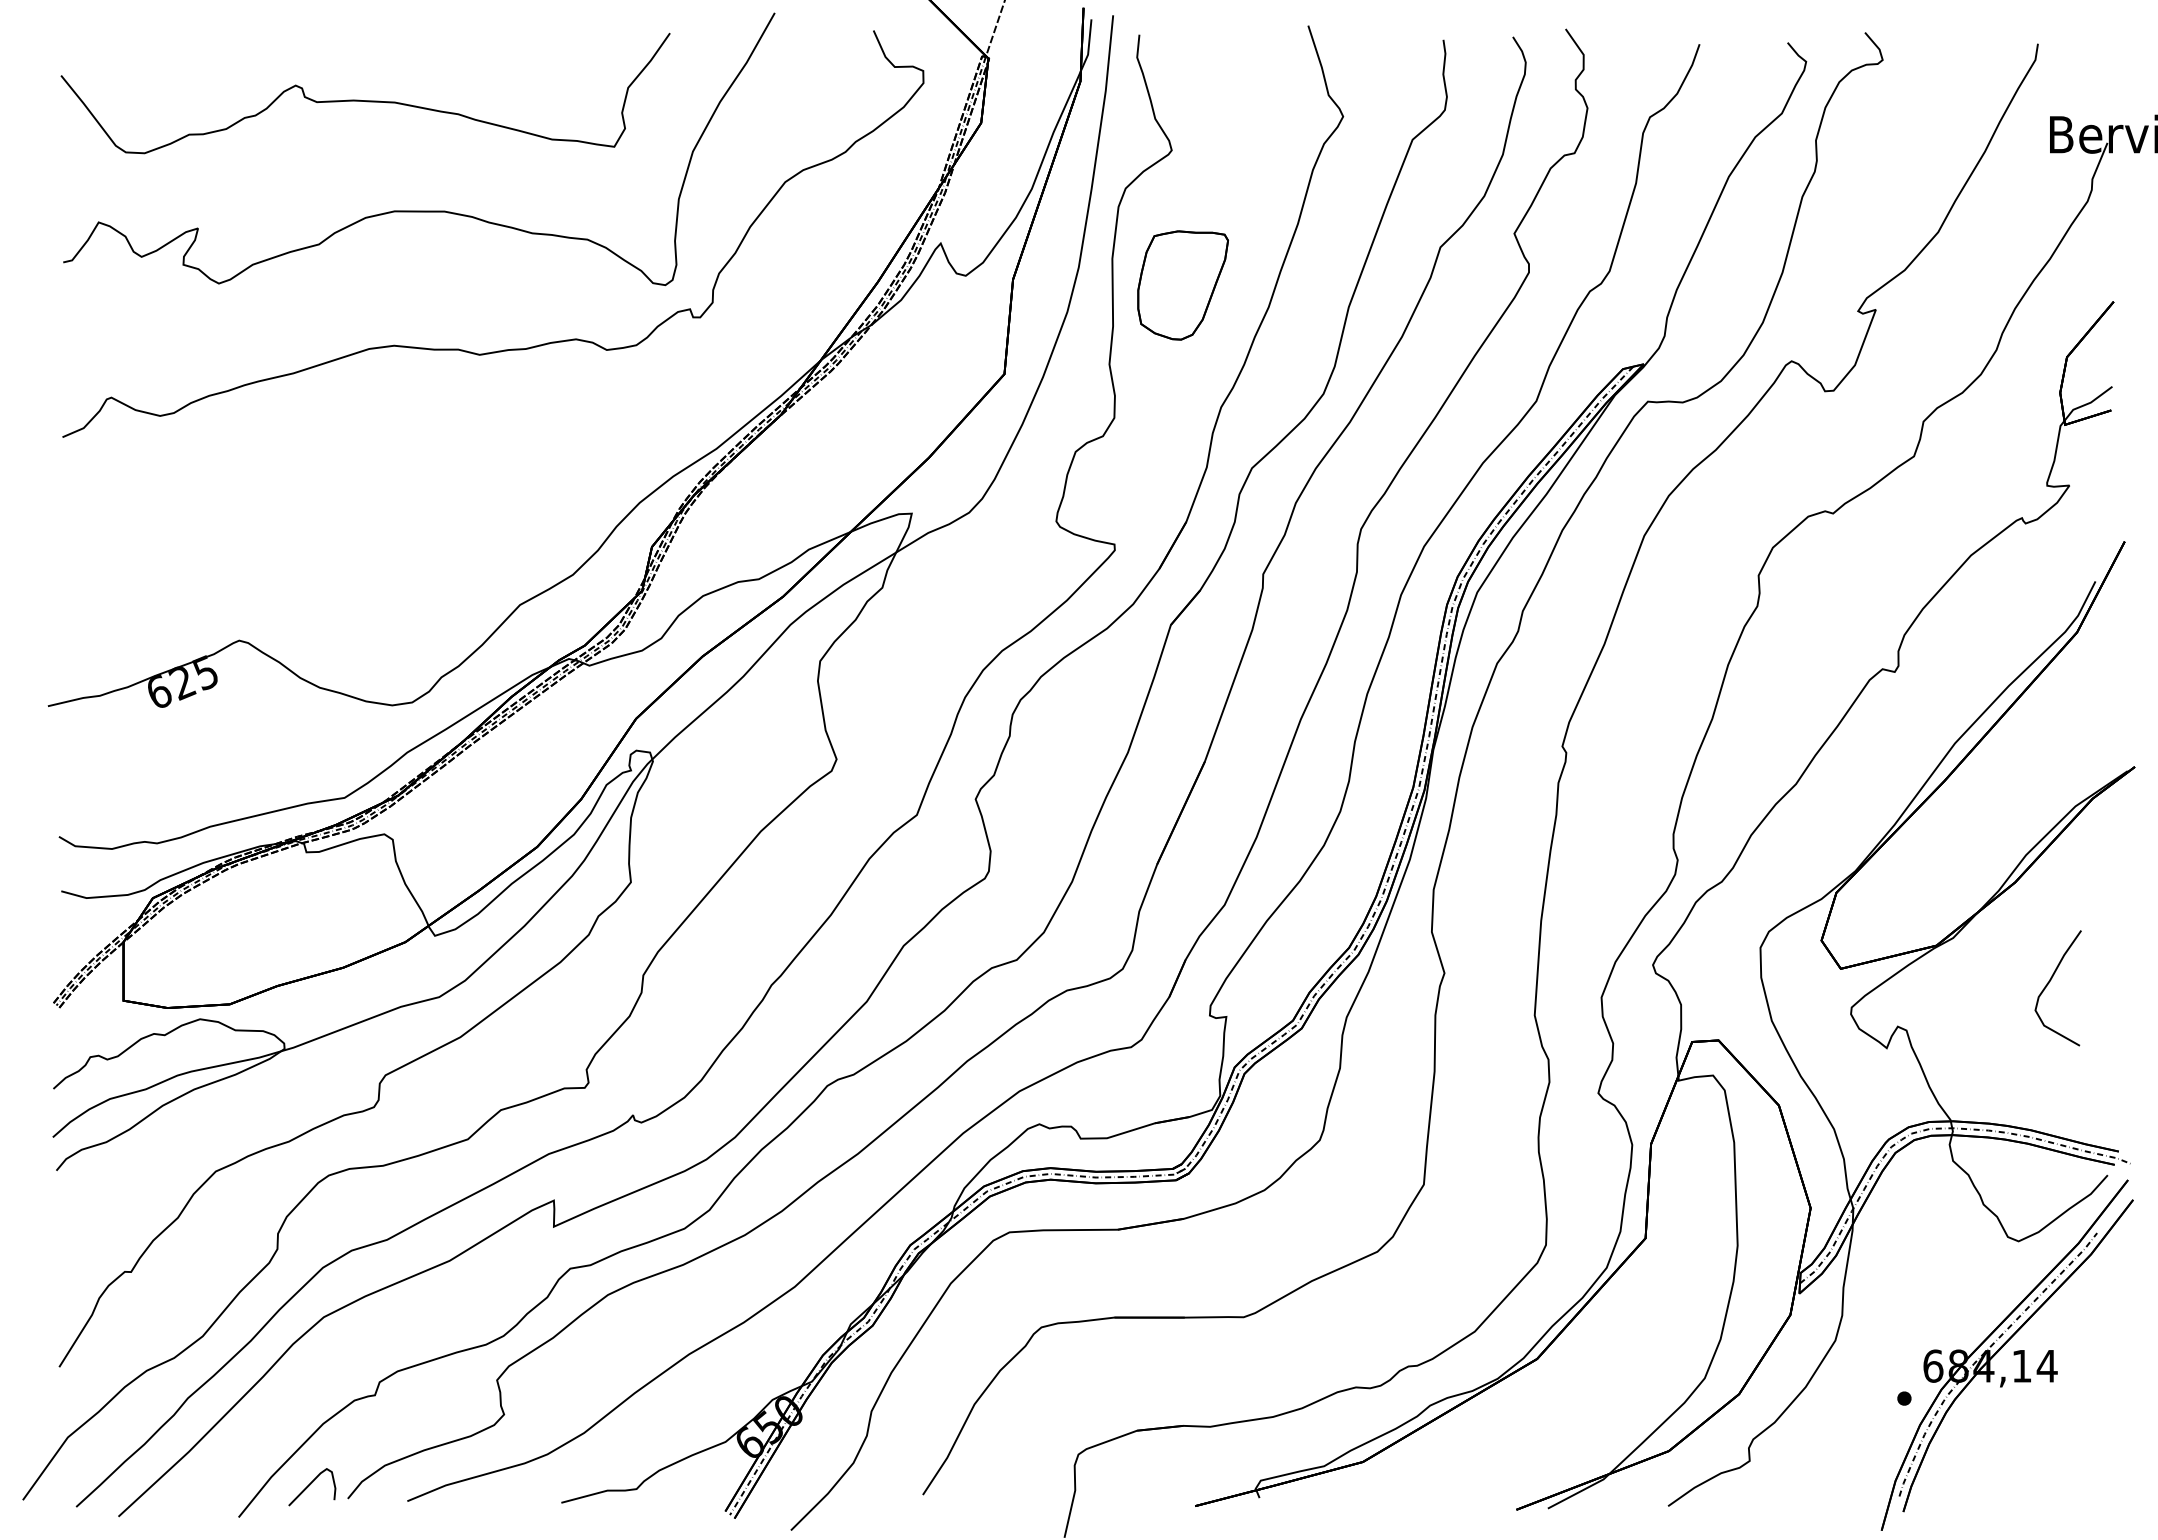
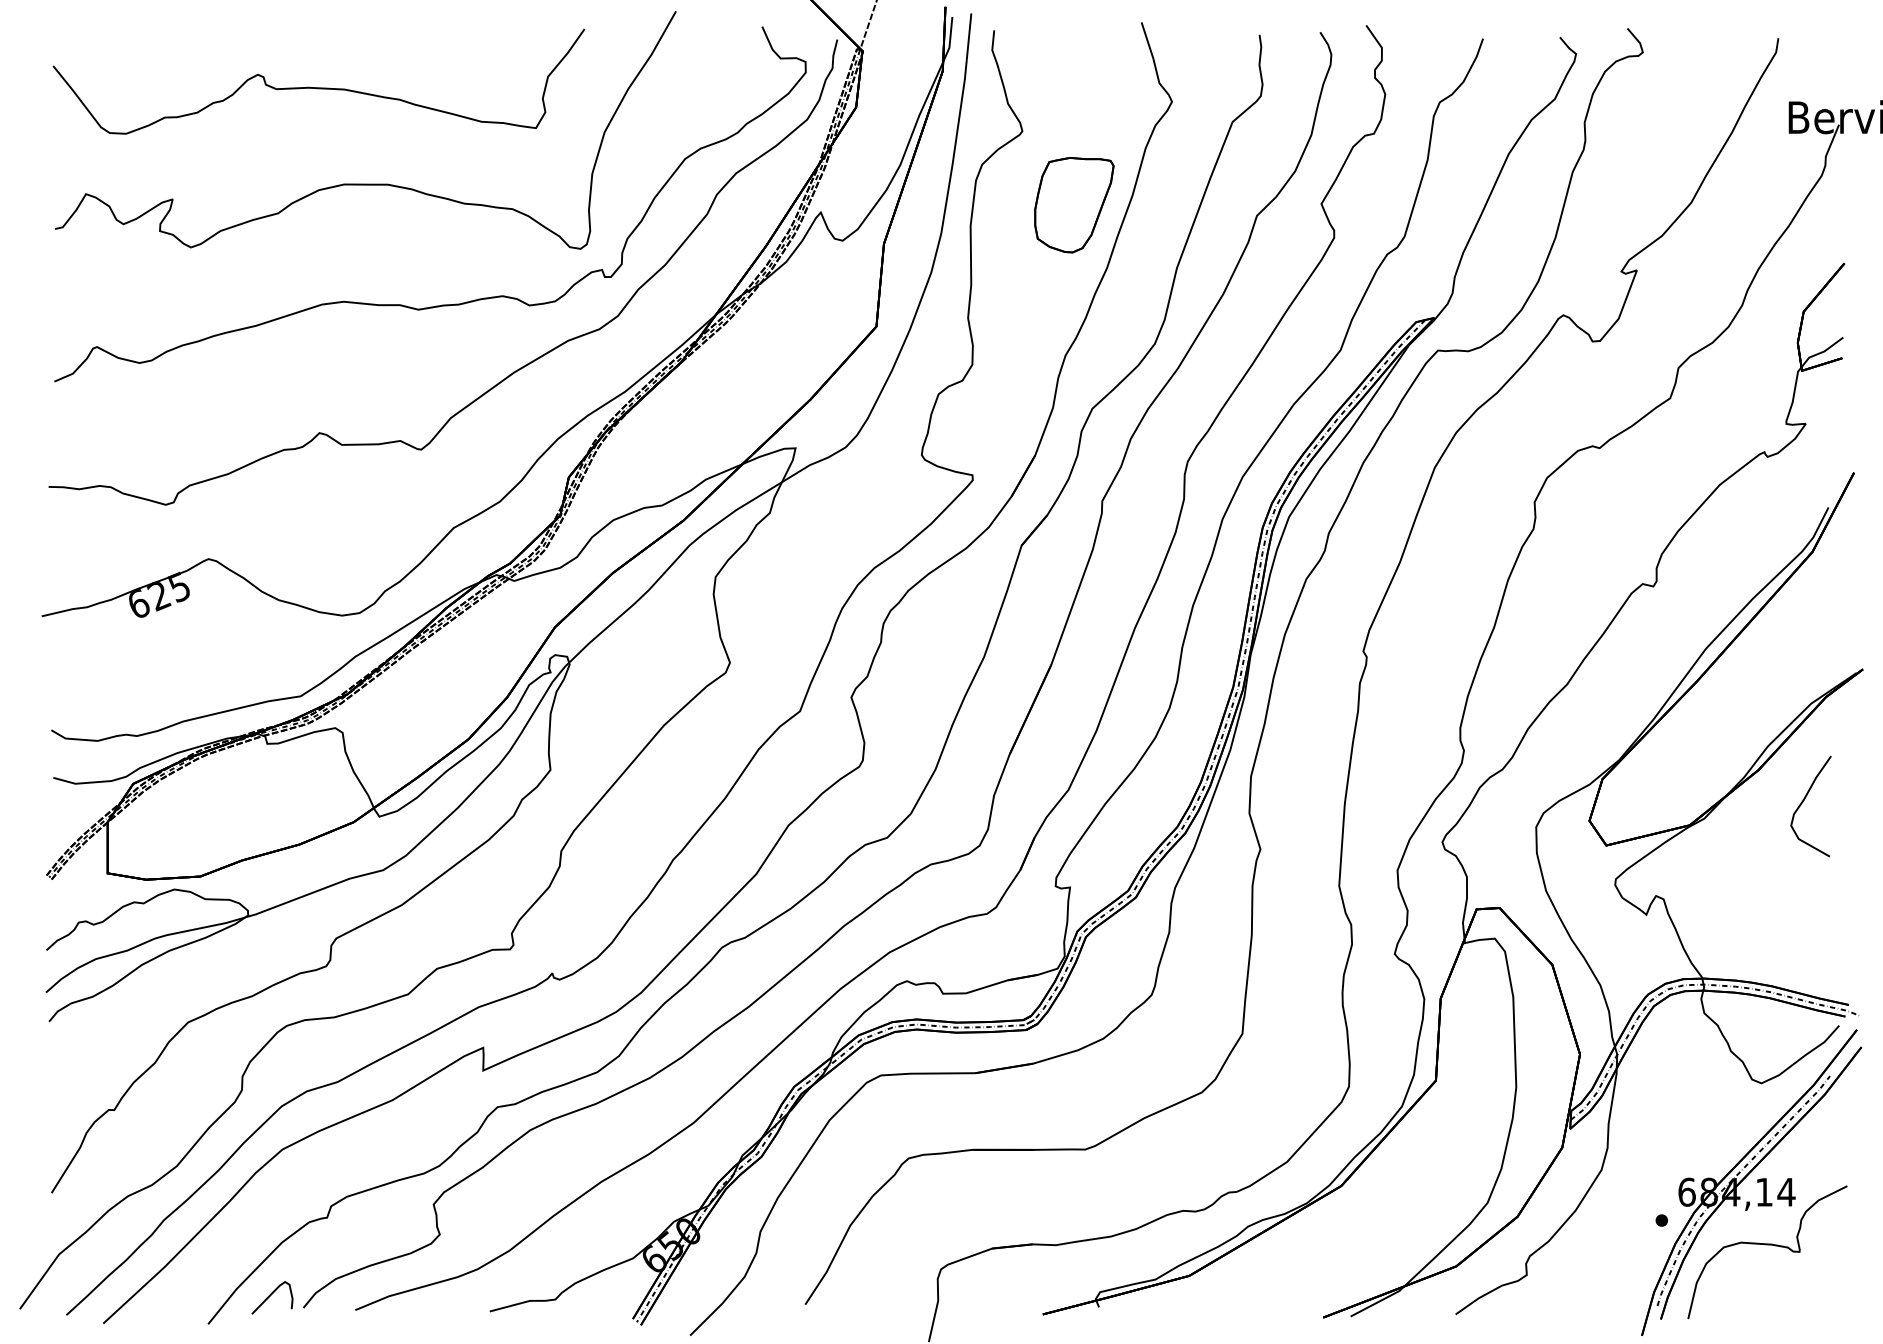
part: (1183, 285) -> (1074, 205), moved
curve: (588, 425) -> (513, 371), added
curve: (2049, 983) -> (1803, 802), moved
curve: (2025, 1427) -> (1767, 1245), added

